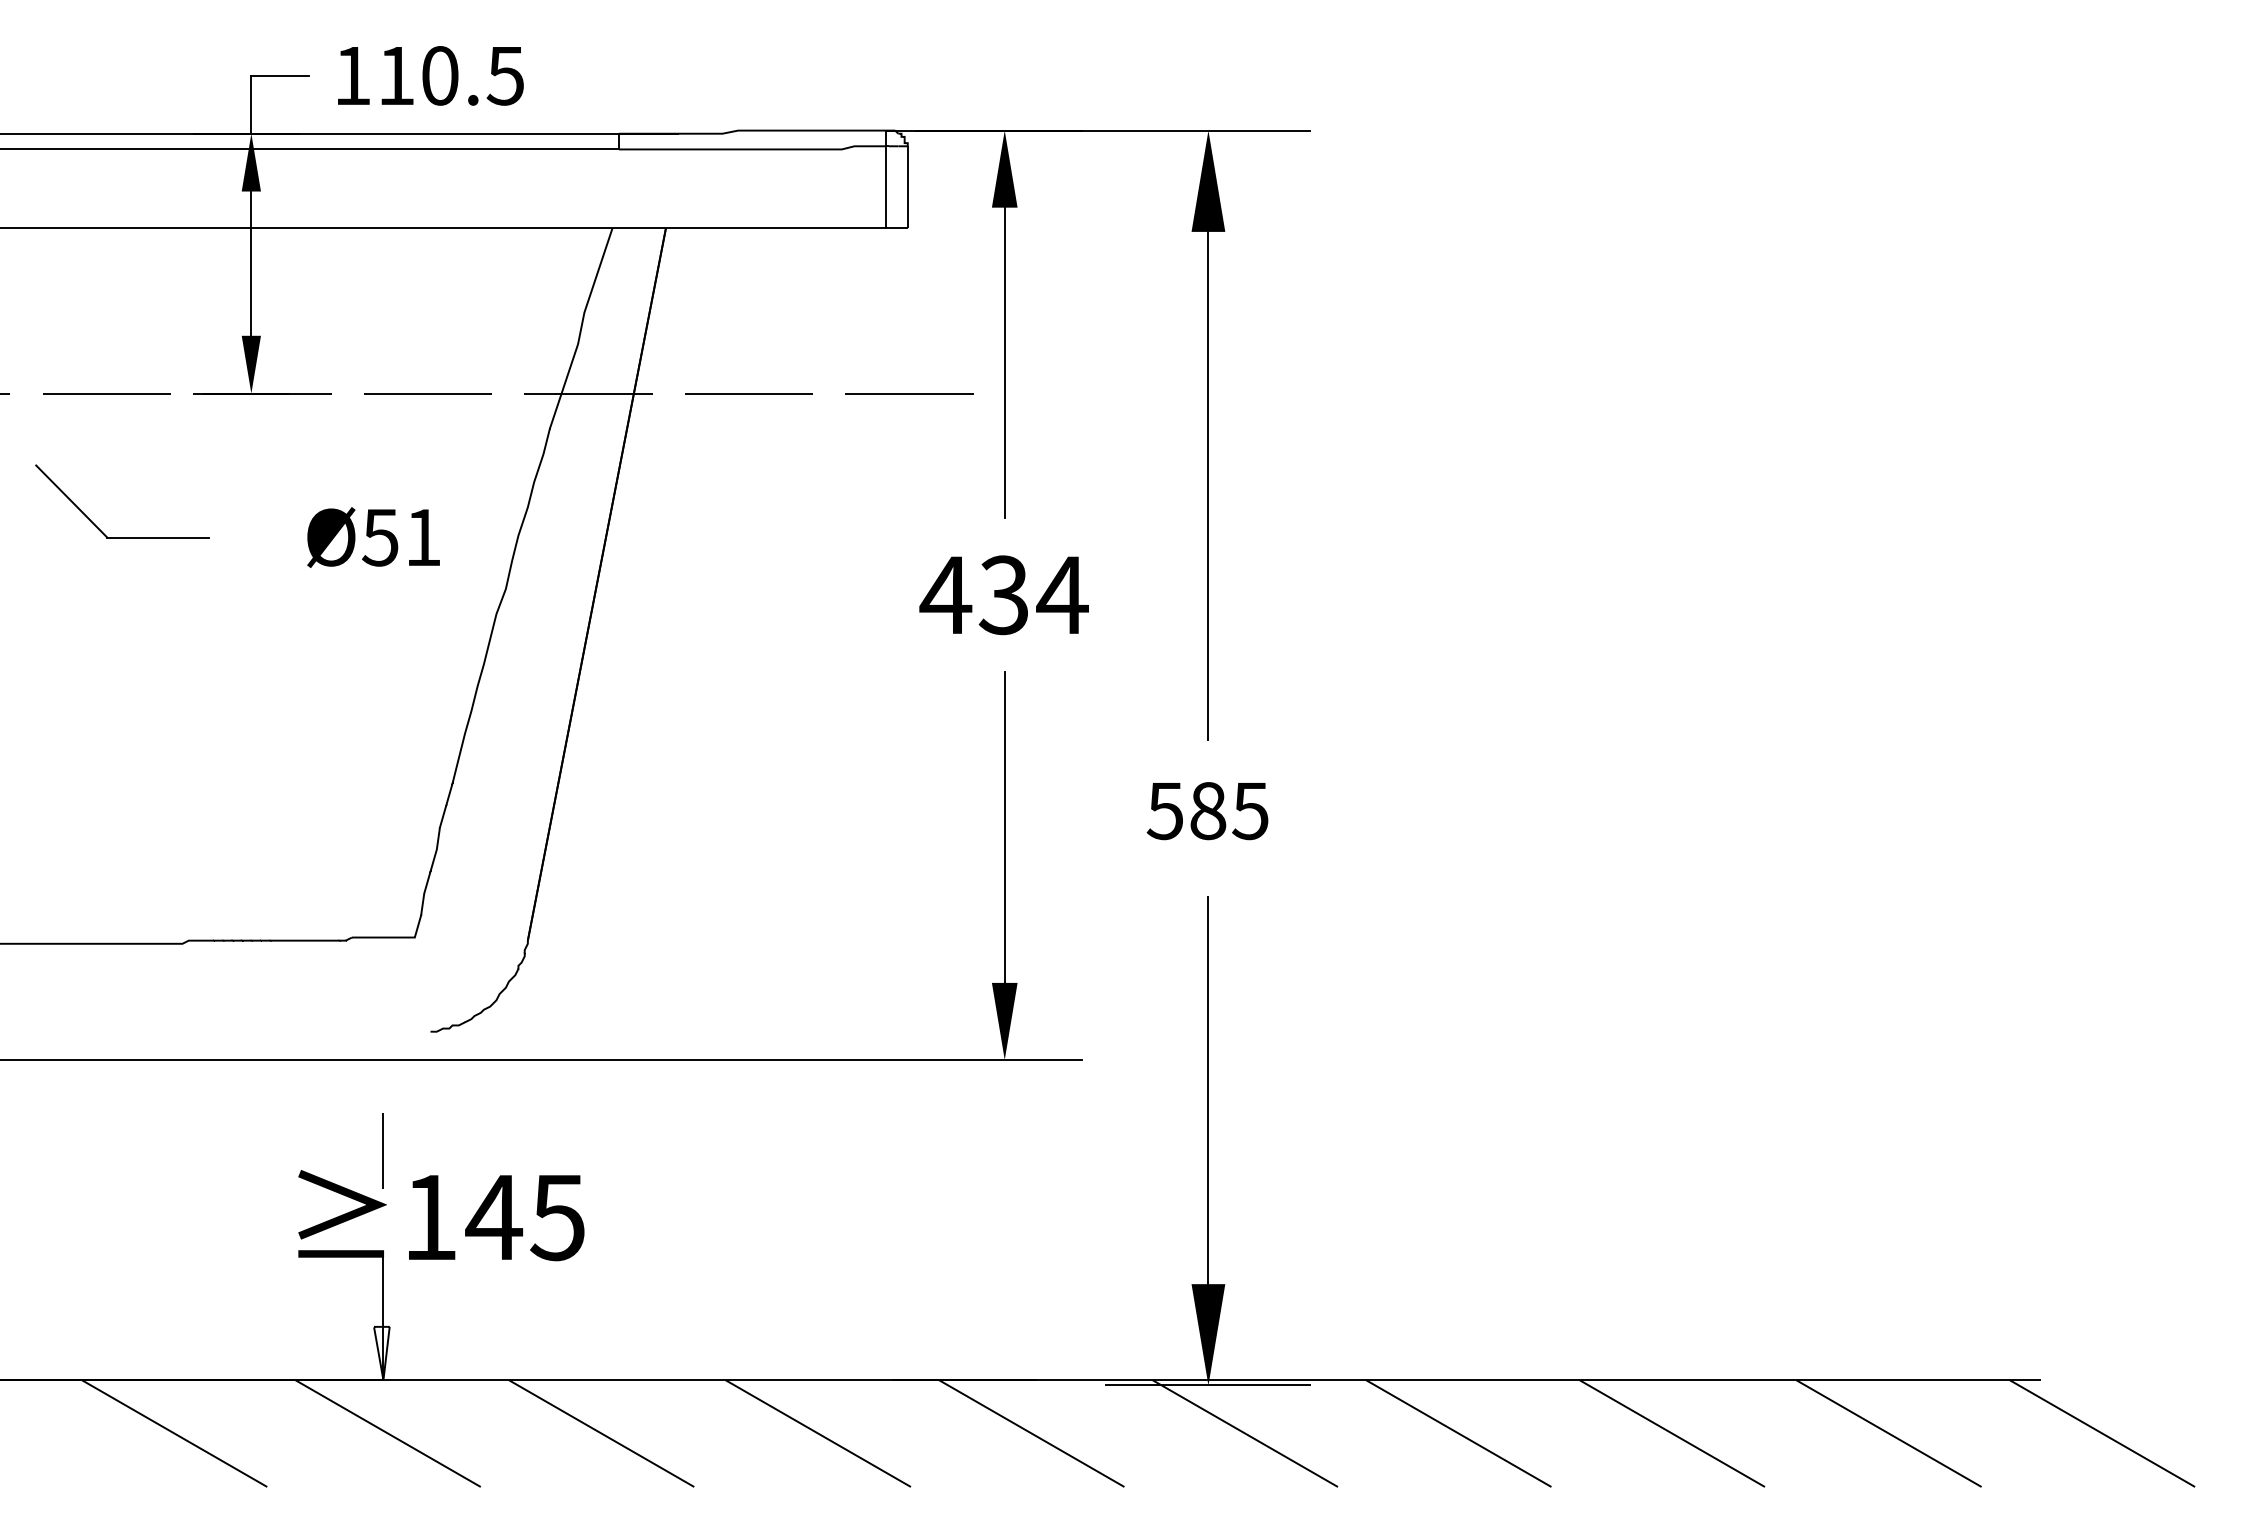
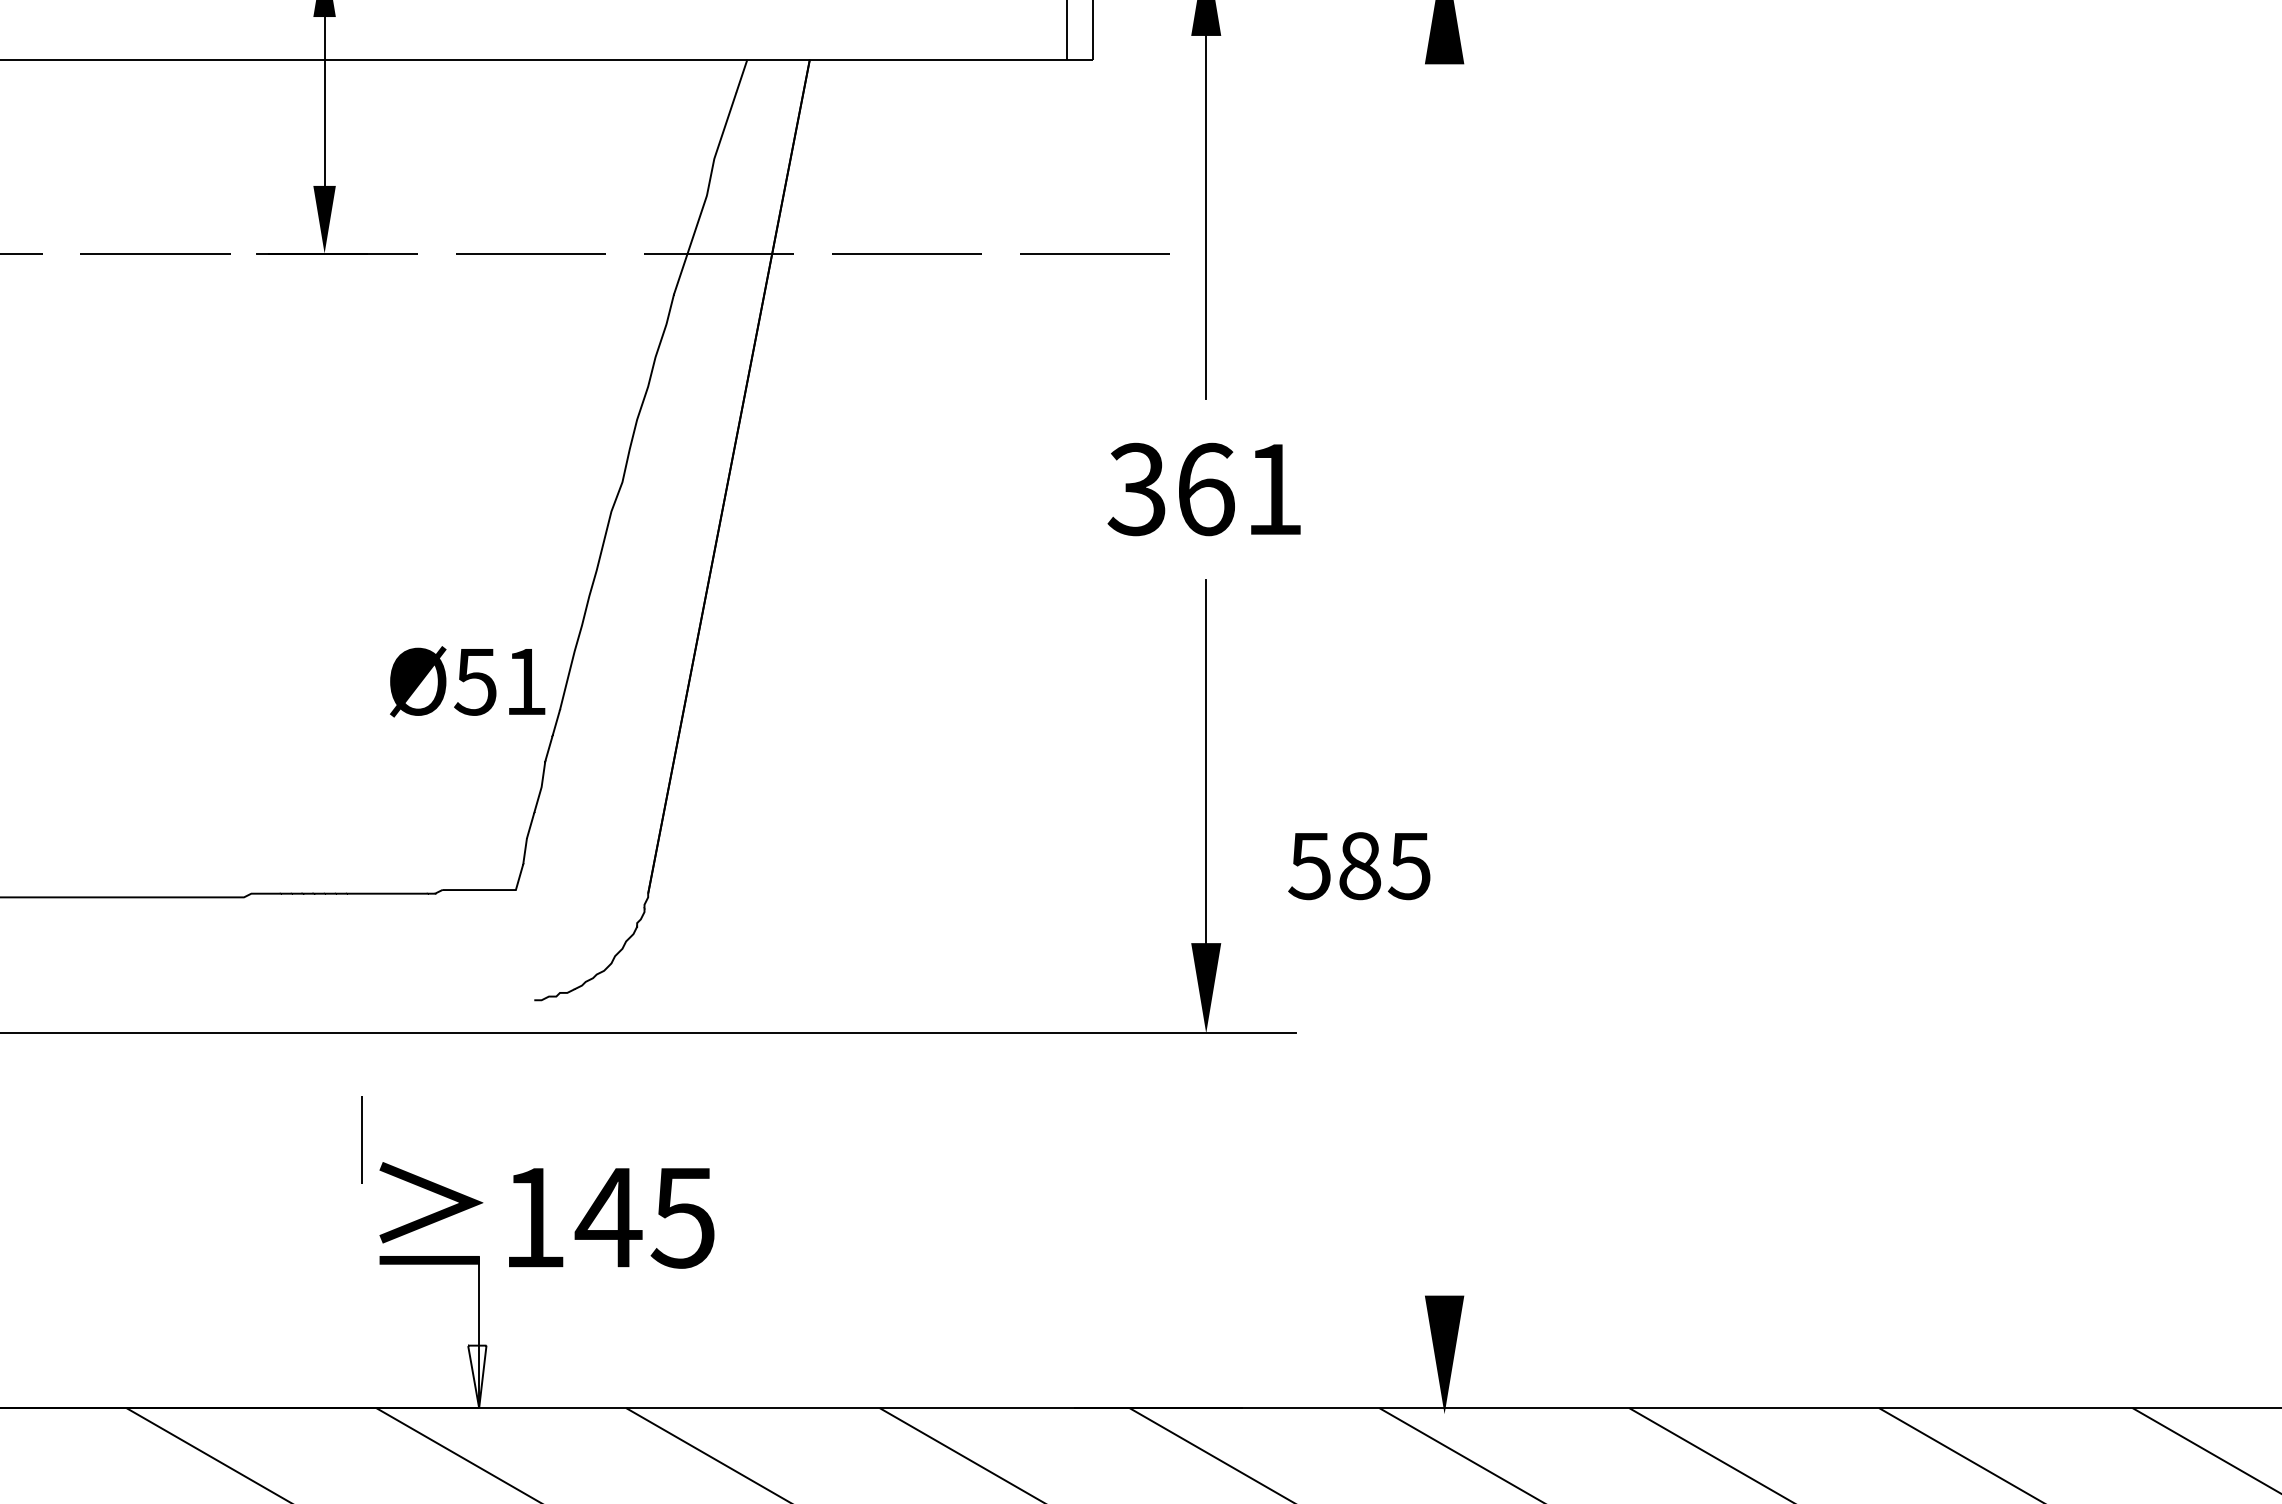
line: (1208, 485) -> (1444, 361), removed
part: (97, 526) -> (144, 409), removed
text: (373, 537) -> (467, 681), moved
text: (1003, 595) -> (1204, 489), 434 -> 361
text: (1207, 811) -> (1359, 866), moved
line: (1208, 1090) -> (1444, 1069), removed
line: (382, 1150) -> (361, 1139), moved
line: (1207, 1385) -> (1443, 1414), removed

